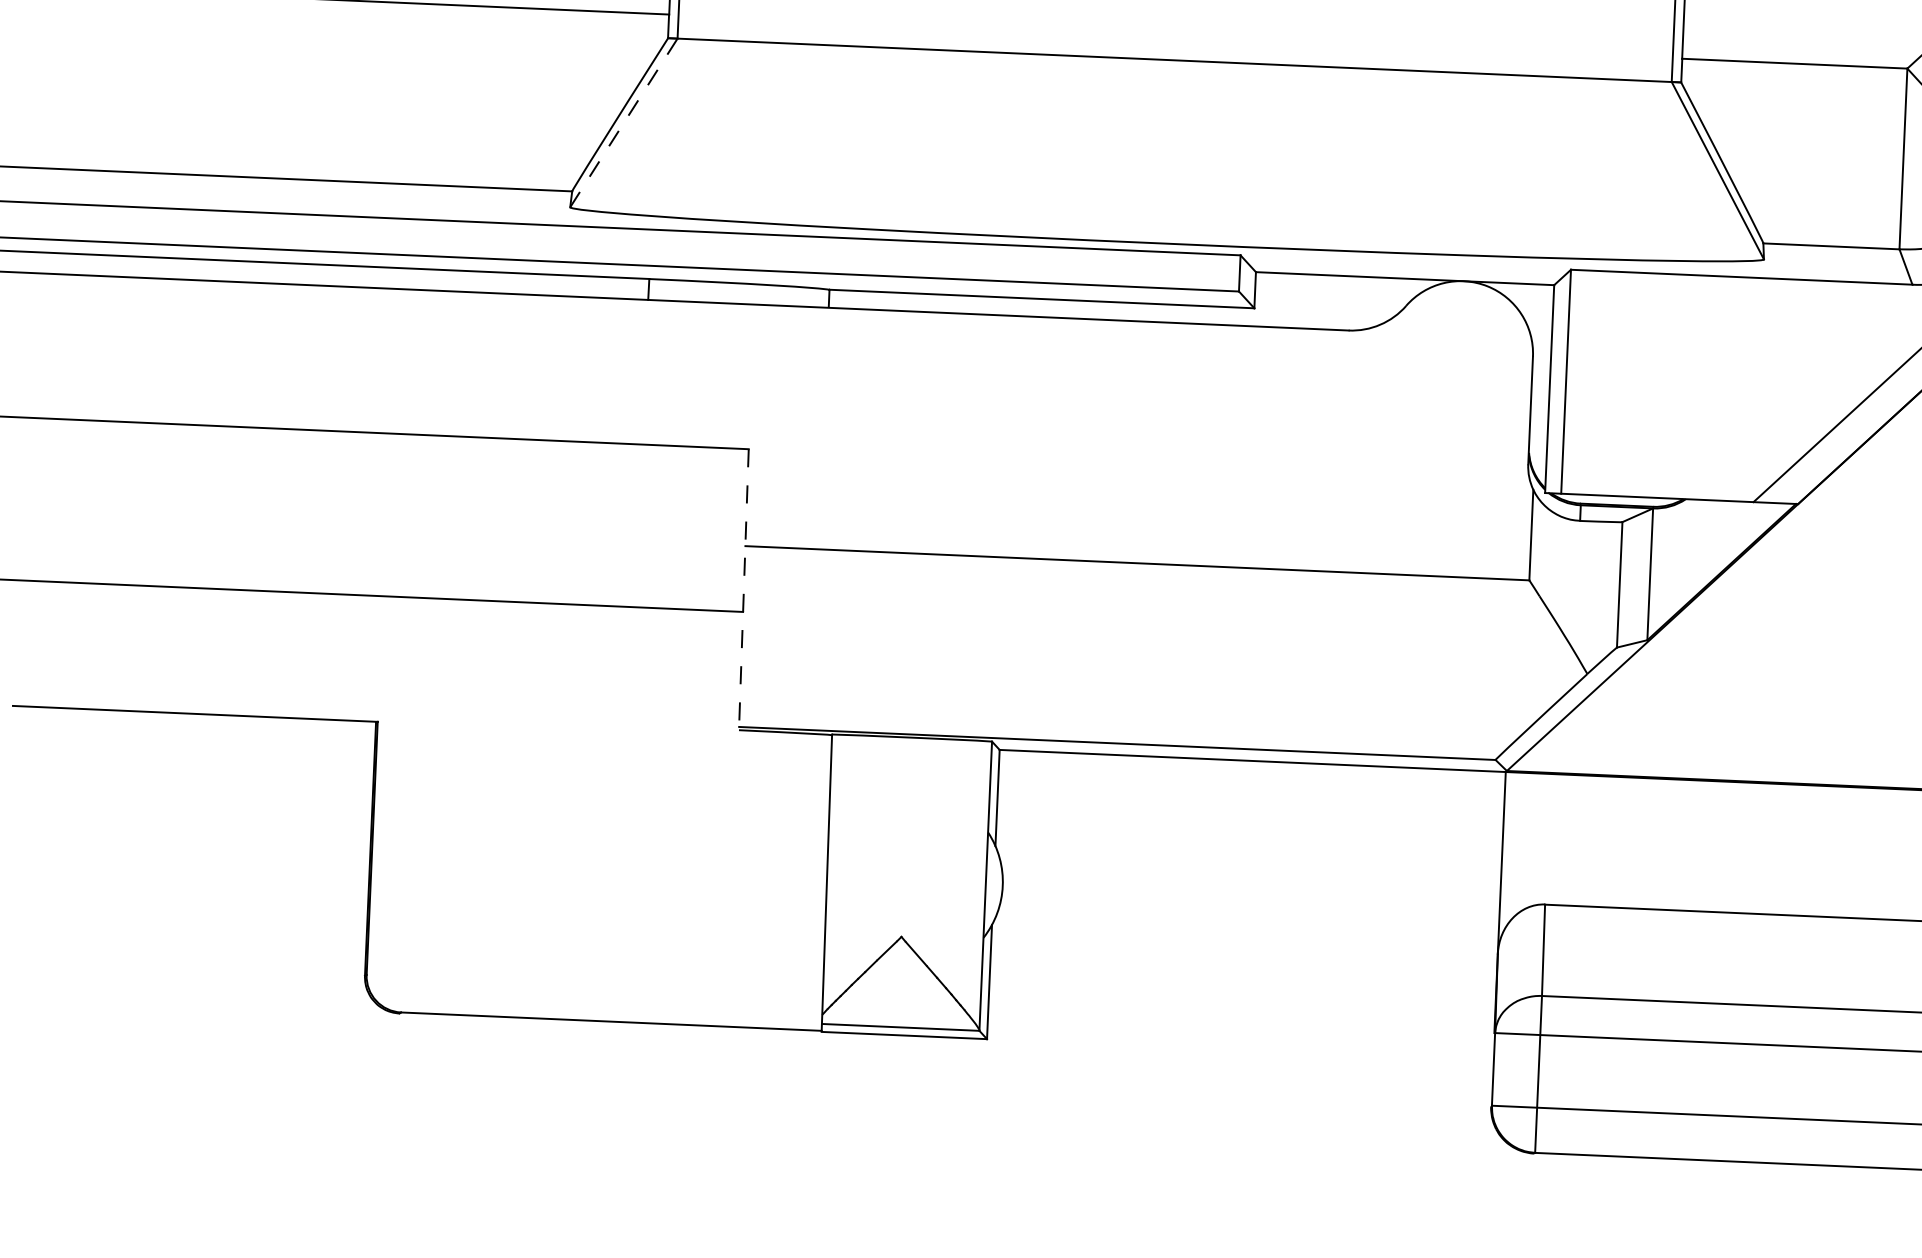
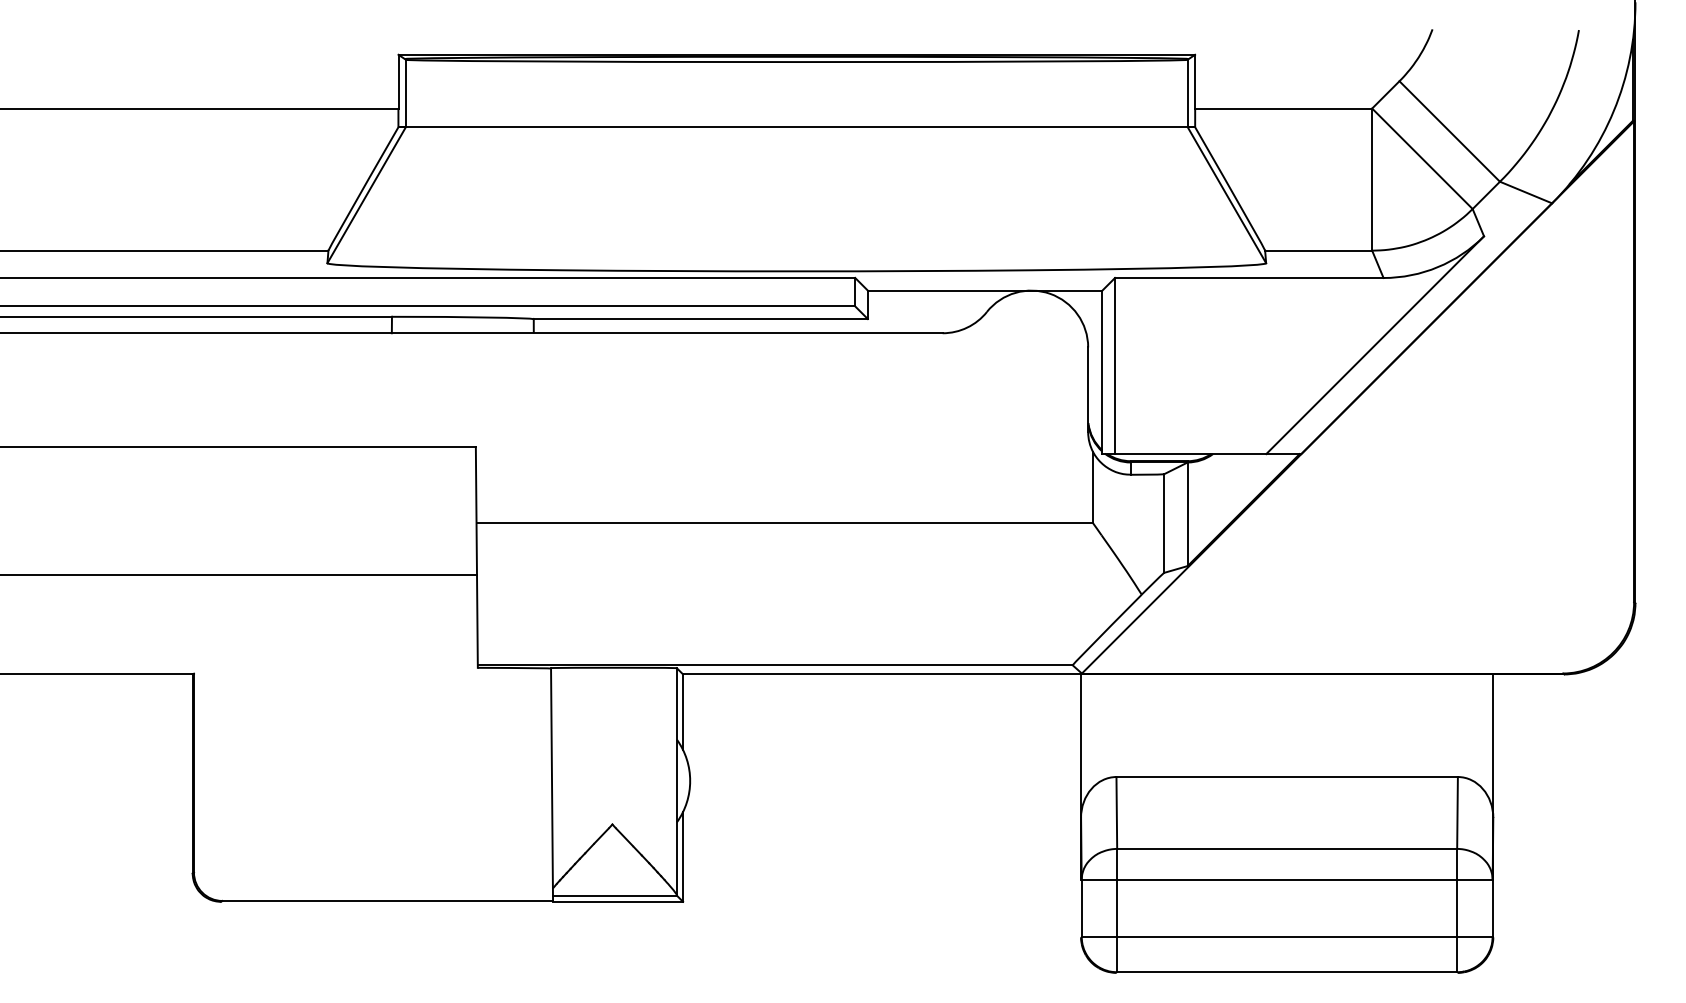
line: (623, 123) -> (366, 195), dashed -> solid
line: (743, 589) -> (476, 557), dashed -> solid

